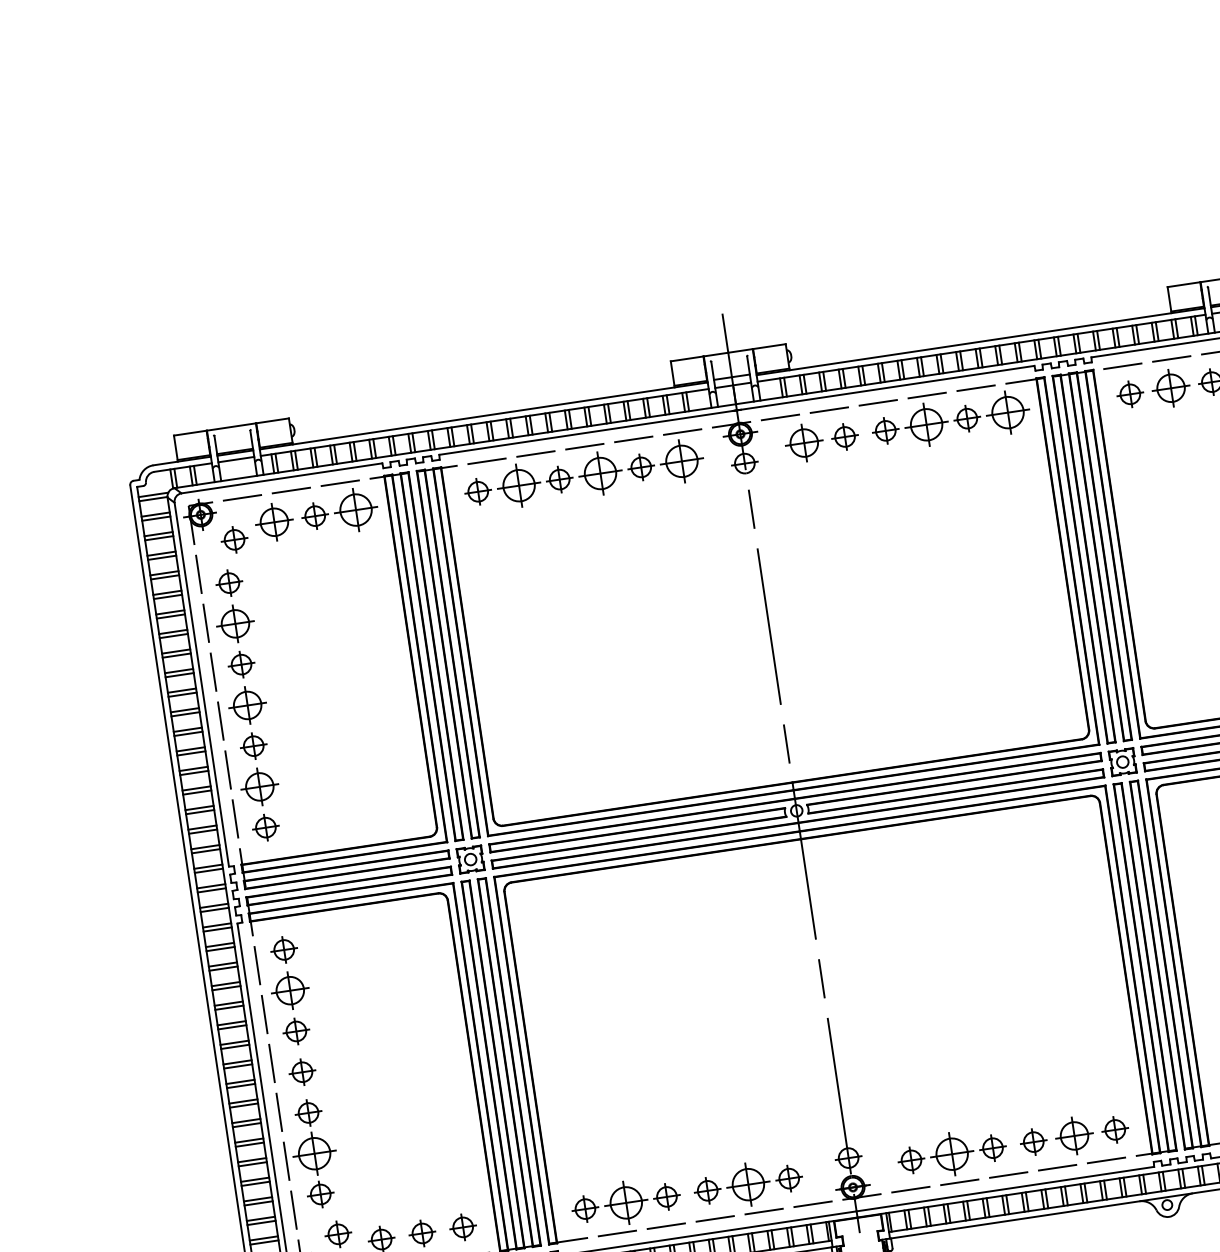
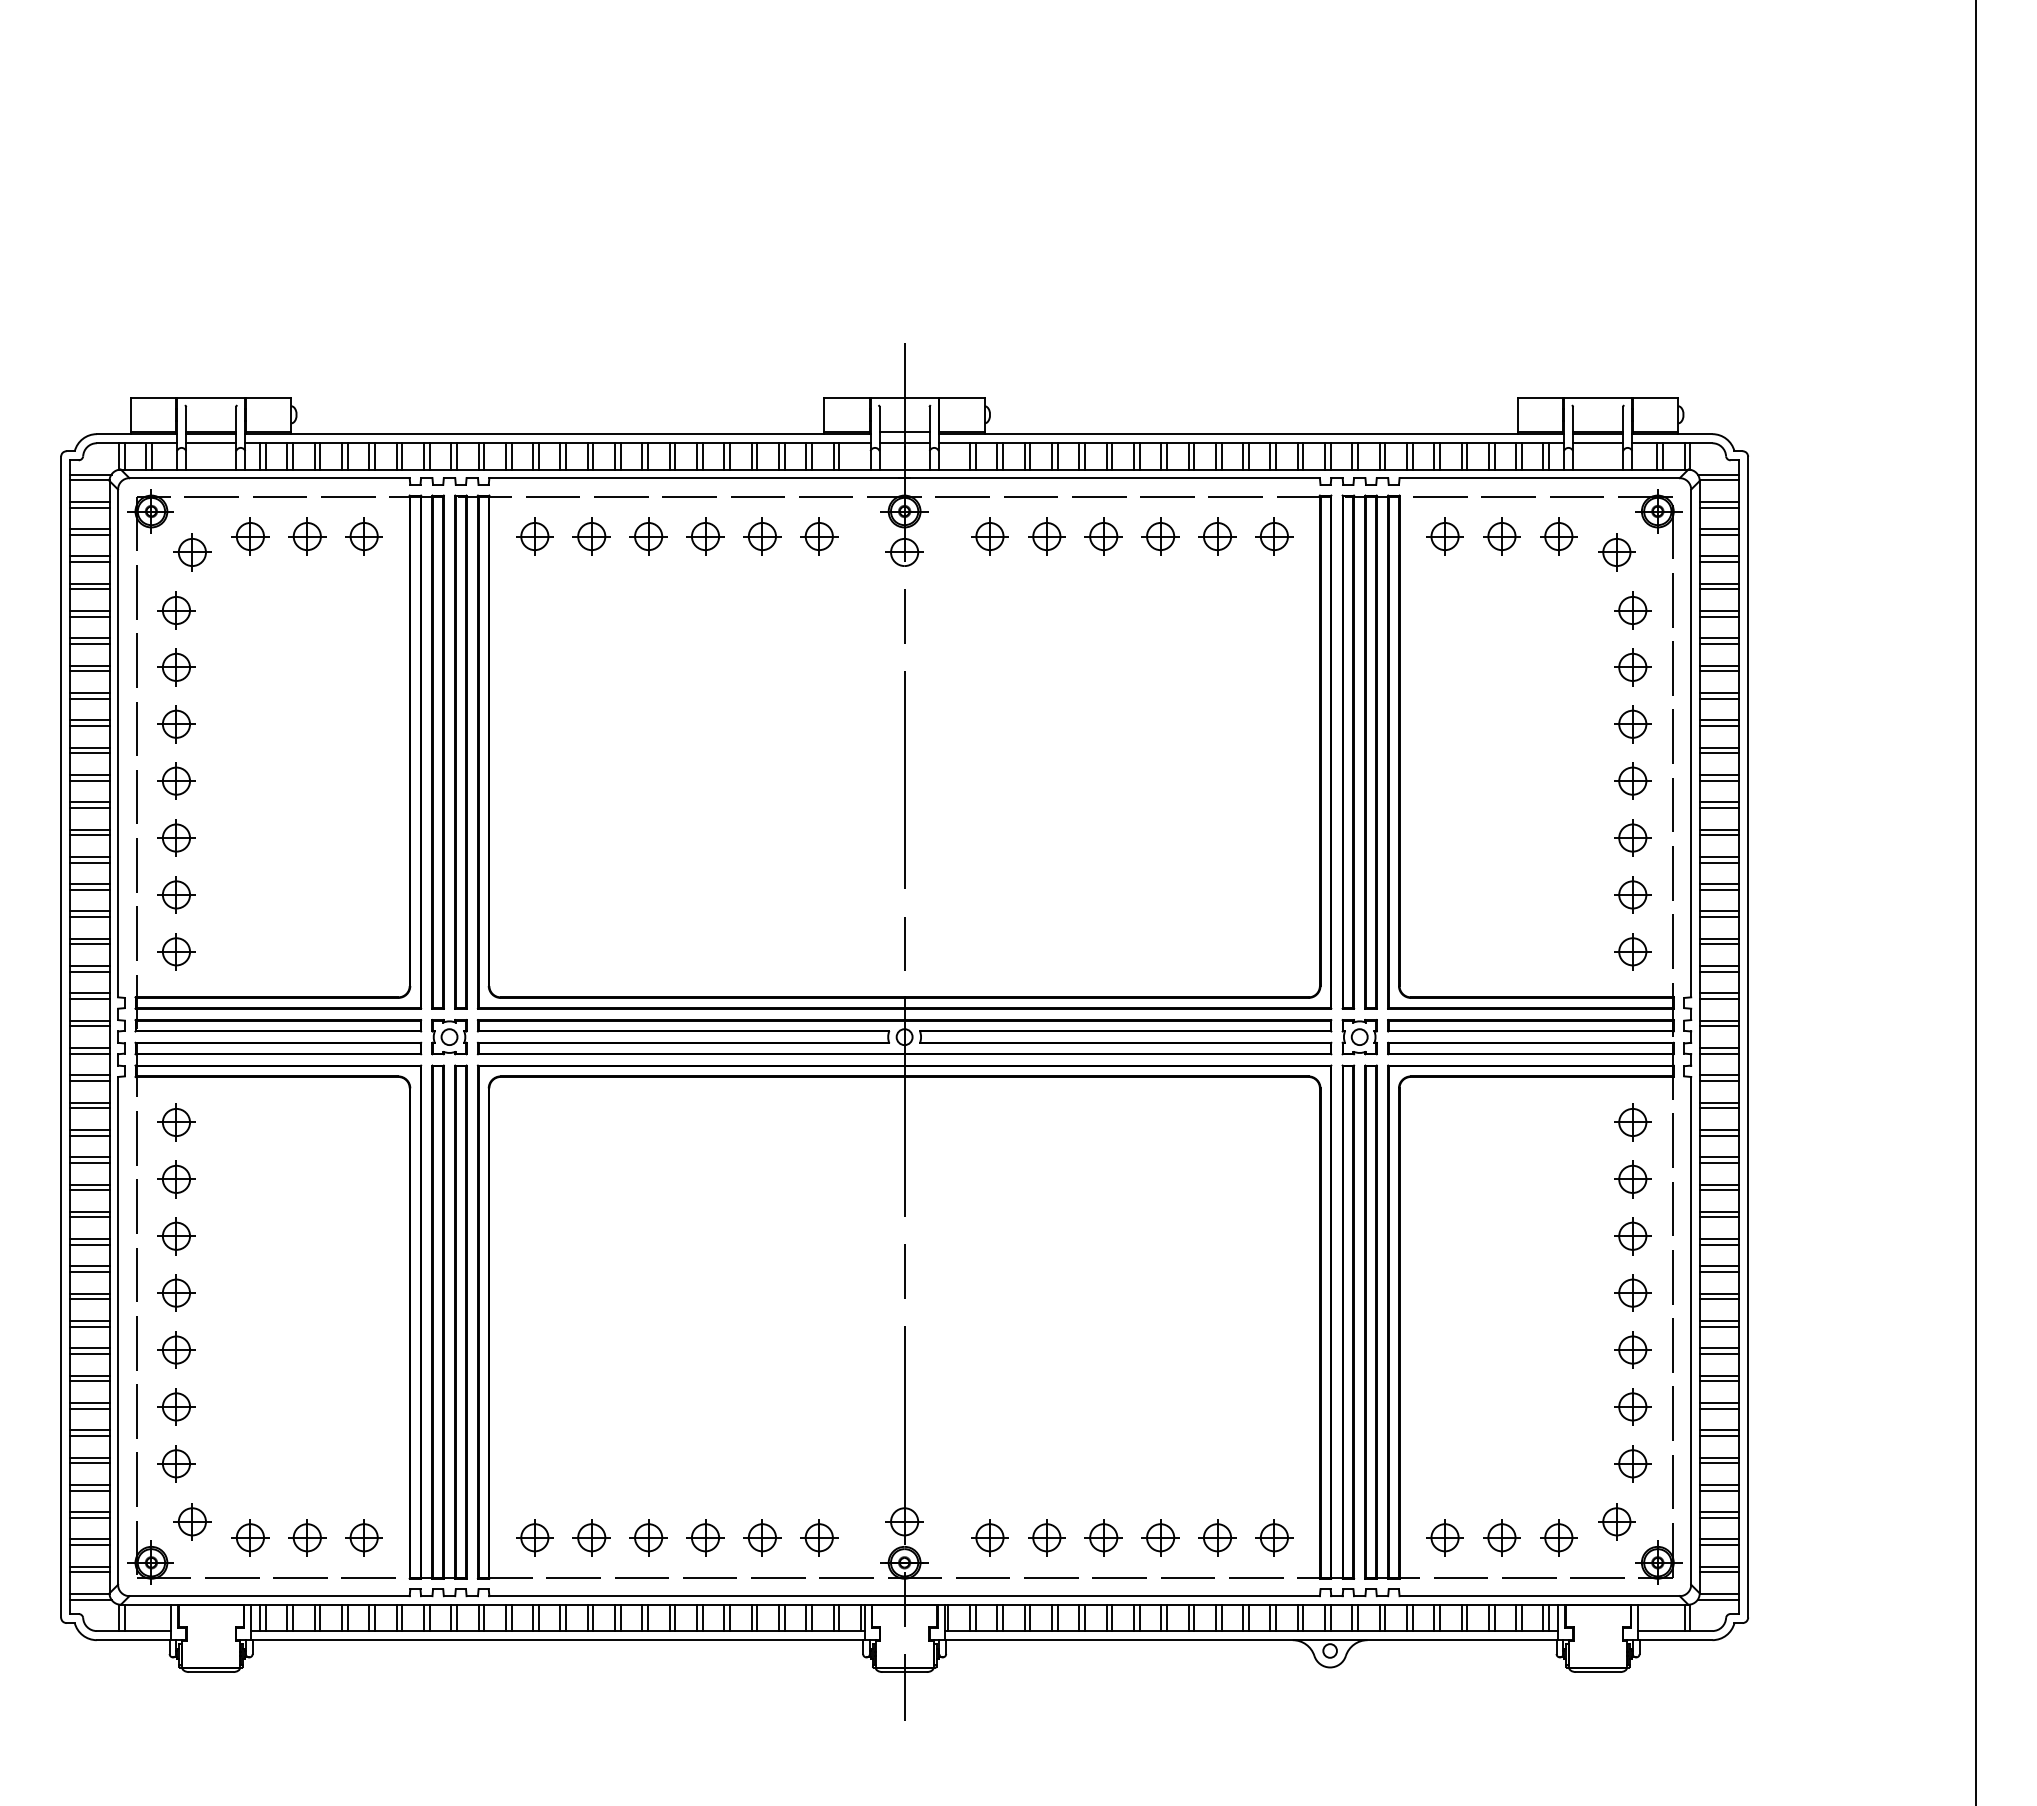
part: (1170, 388) -> (1501, 536), size x0.71
part: (1008, 412) -> (1274, 536), size x0.62
part: (926, 424) -> (1160, 536), size x0.62
part: (803, 443) -> (989, 536), size x0.71
part: (682, 461) -> (819, 536), size x0.62
part: (600, 473) -> (705, 536), size x0.62
part: (518, 485) -> (591, 536), size x0.62
part: (355, 510) -> (363, 536), size x0.62
part: (274, 522) -> (250, 536), size x0.71
part: (235, 623) -> (176, 667), size x0.71
part: (247, 704) -> (176, 780), size x0.71
part: (259, 786) -> (176, 894), size x0.71
part: (290, 990) -> (176, 1179), size x0.71
part: (1074, 1135) -> (1217, 1537), size x0.71
part: (314, 1153) -> (176, 1406), size x0.62
part: (951, 1154) -> (1046, 1537), size x0.62
part: (748, 1184) -> (762, 1537), size x0.62
part: (625, 1202) -> (591, 1537), size x0.62

